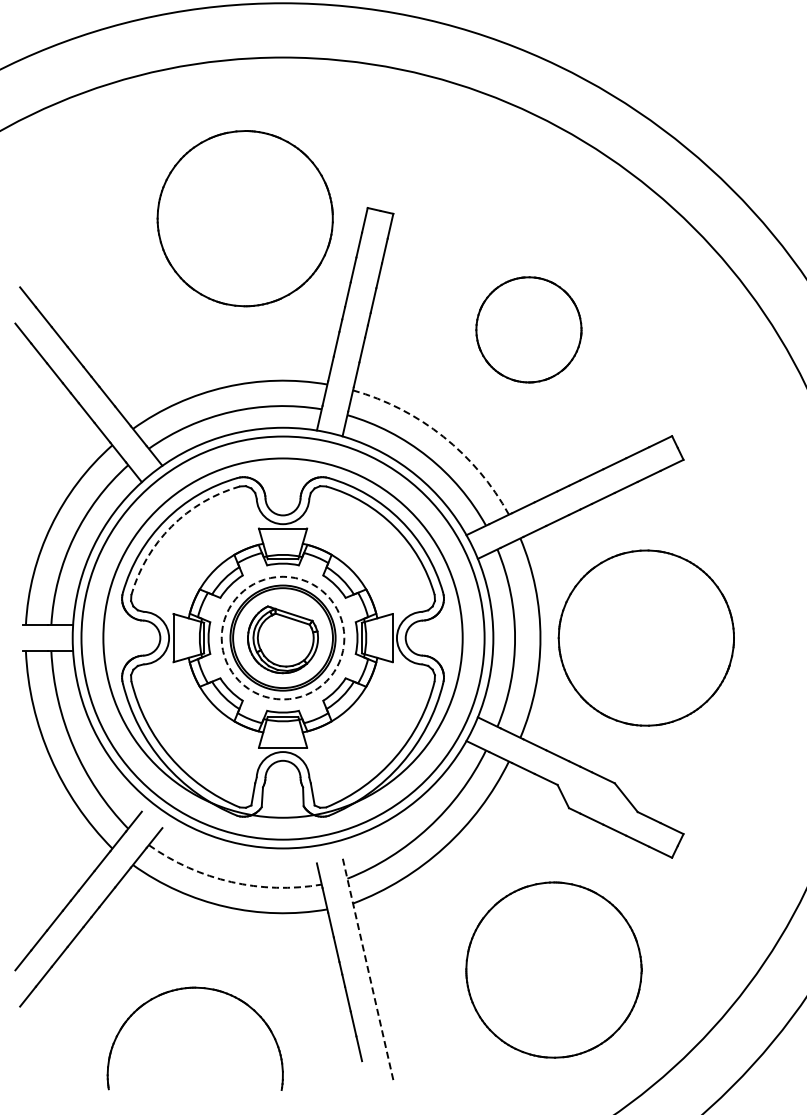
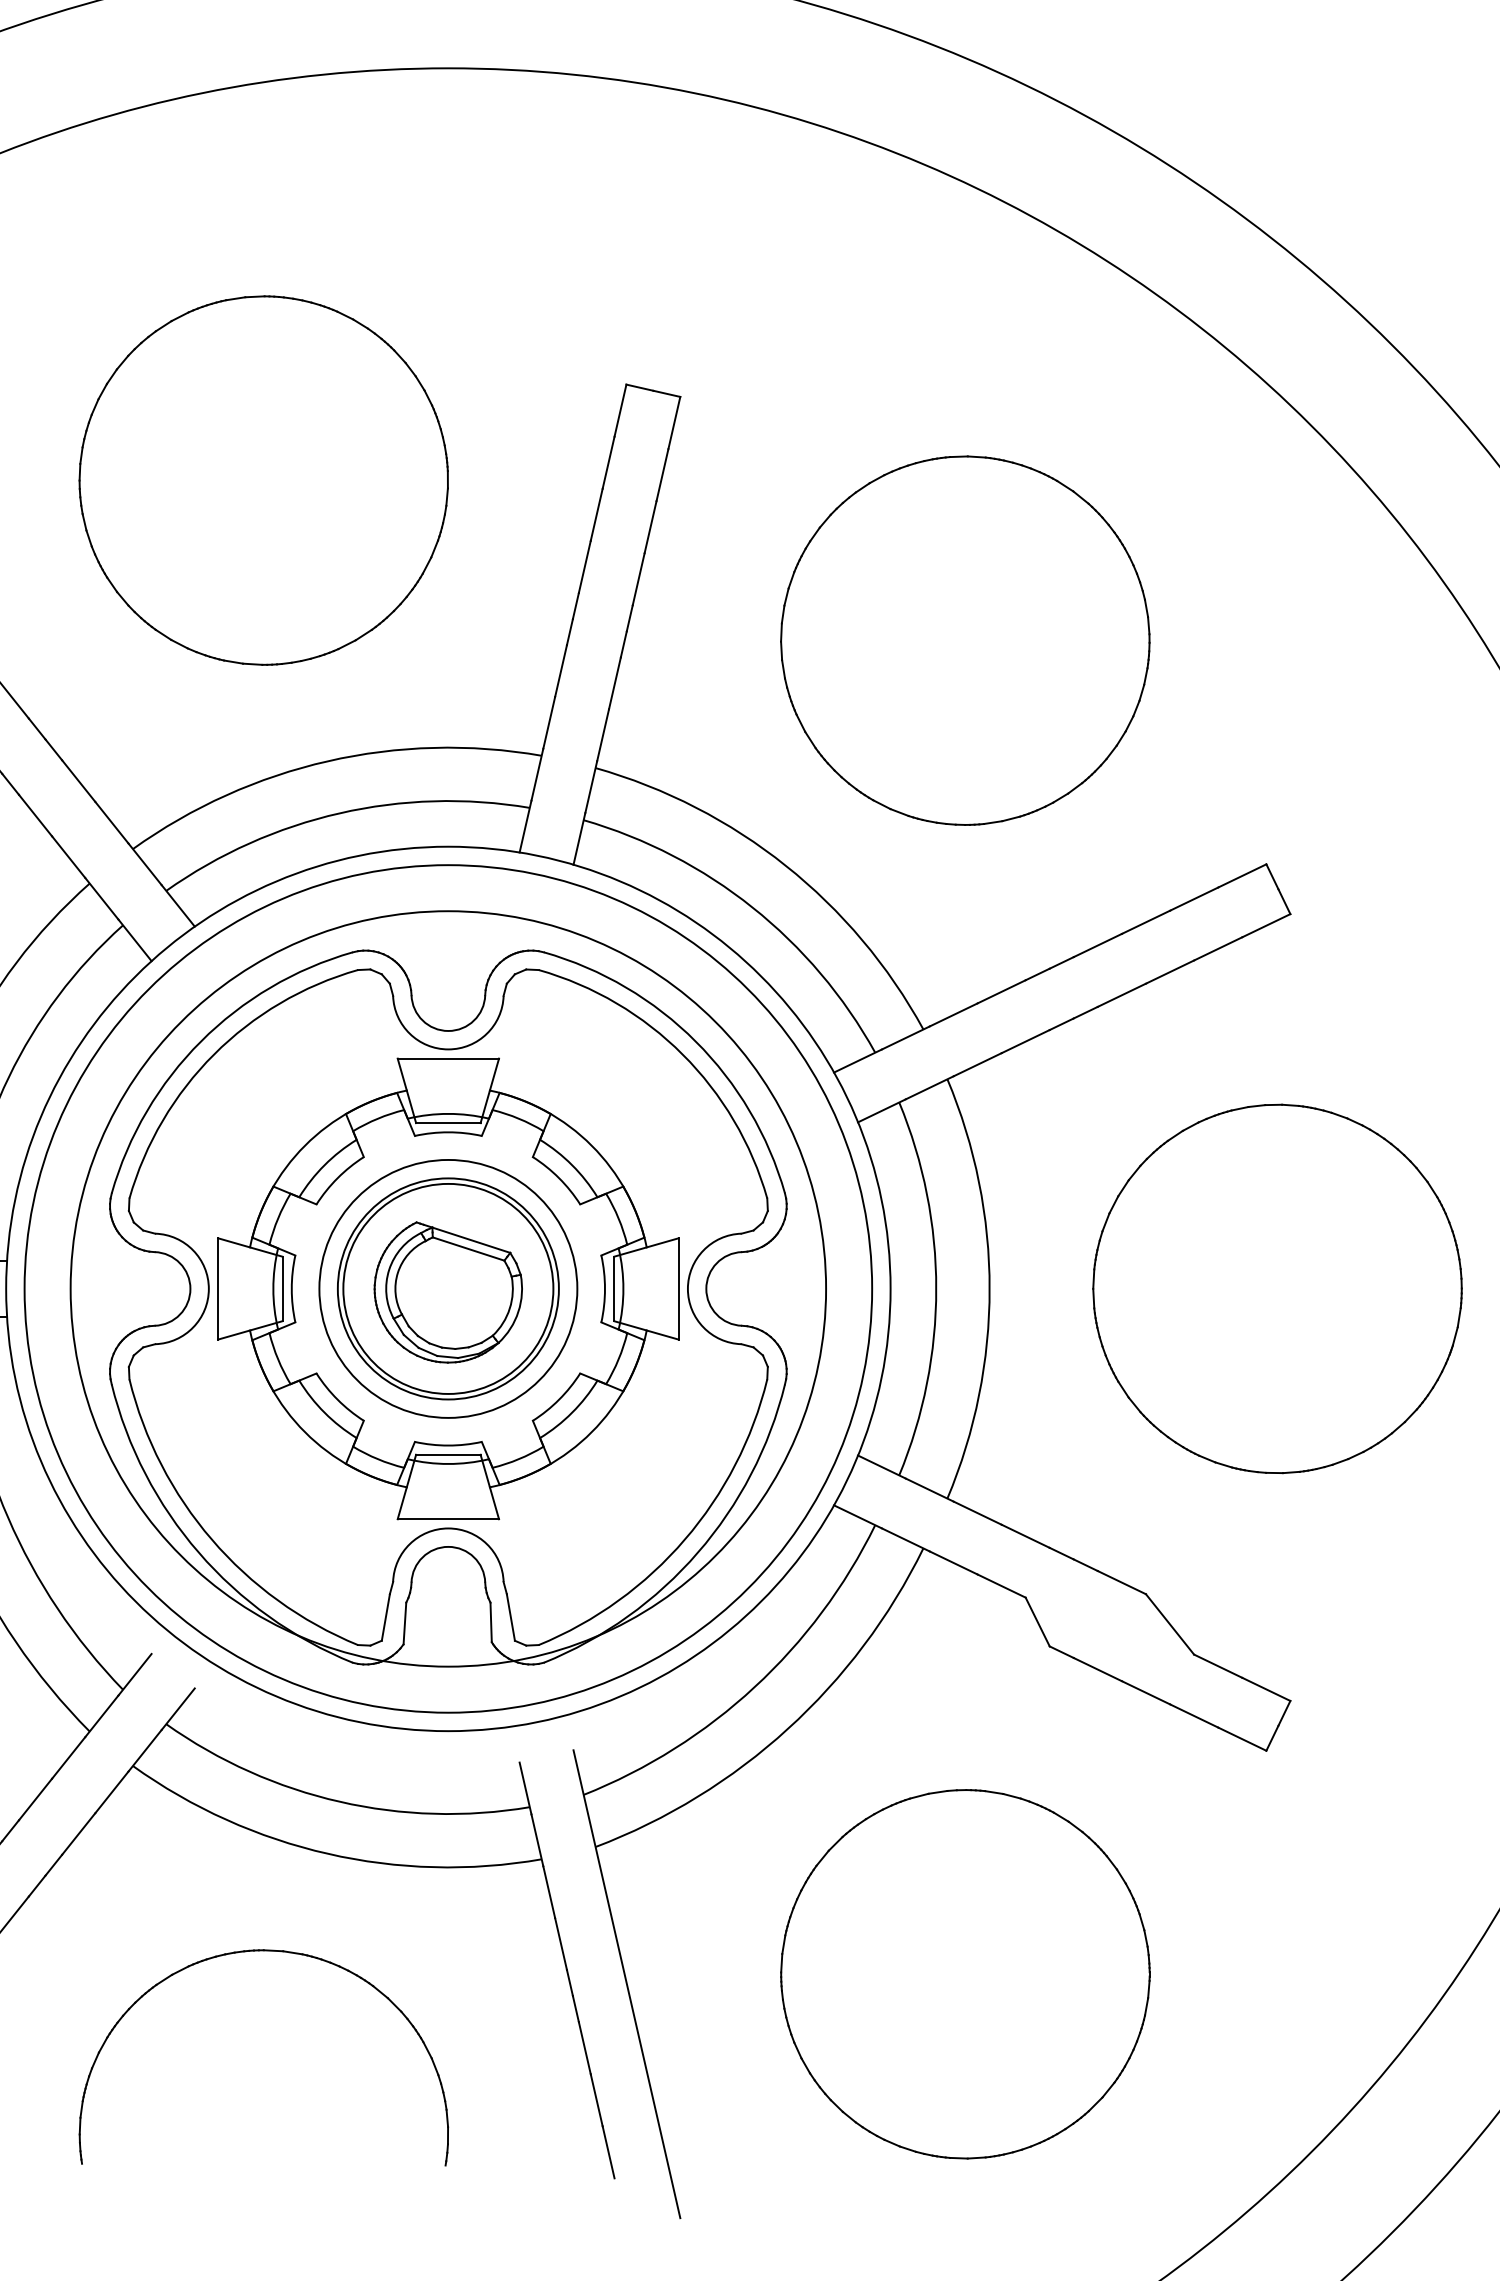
part: (244, 218) -> (262, 480), moved
part: (528, 329) -> (964, 640), size x1.67
arc: (443, 436) -> (785, 865), dashed -> solid
arc: (171, 526) -> (213, 1054), dashed -> solid
circle: (282, 637) -> (447, 1287), dashed -> solid
part: (645, 637) -> (1275, 1287), moved
arc: (231, 882) -> (340, 1802), dashed -> solid
line: (367, 968) -> (625, 1983), dashed -> solid
part: (553, 969) -> (964, 1973), moved
part: (186, 989) -> (245, 1954), moved

